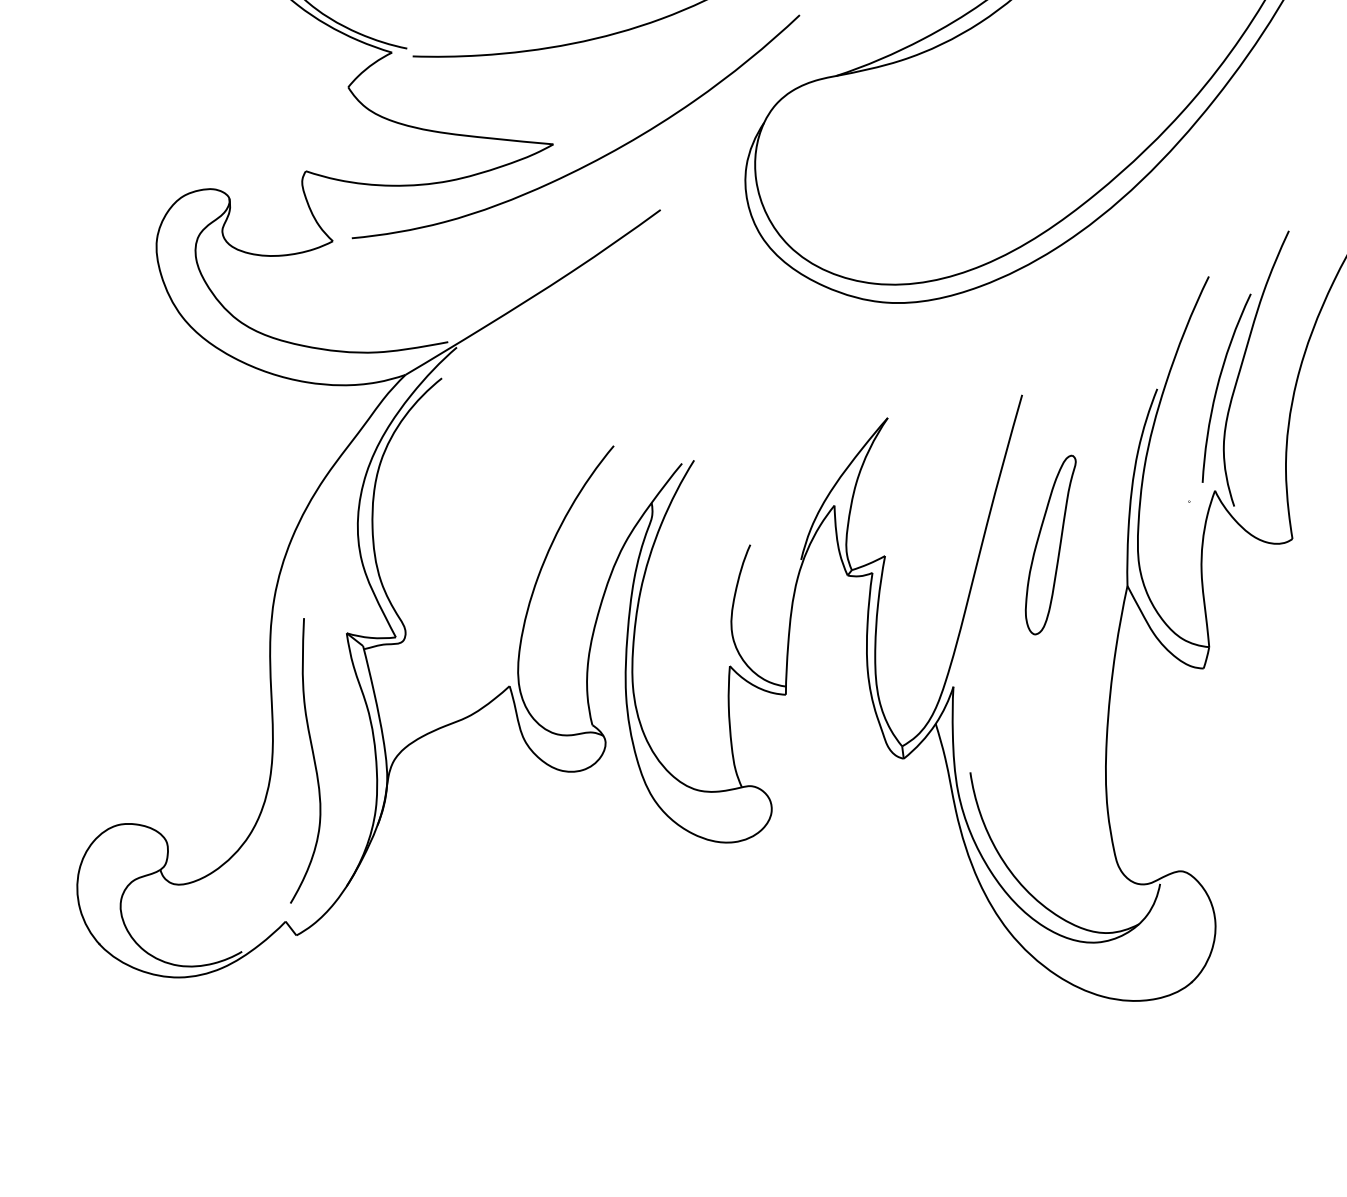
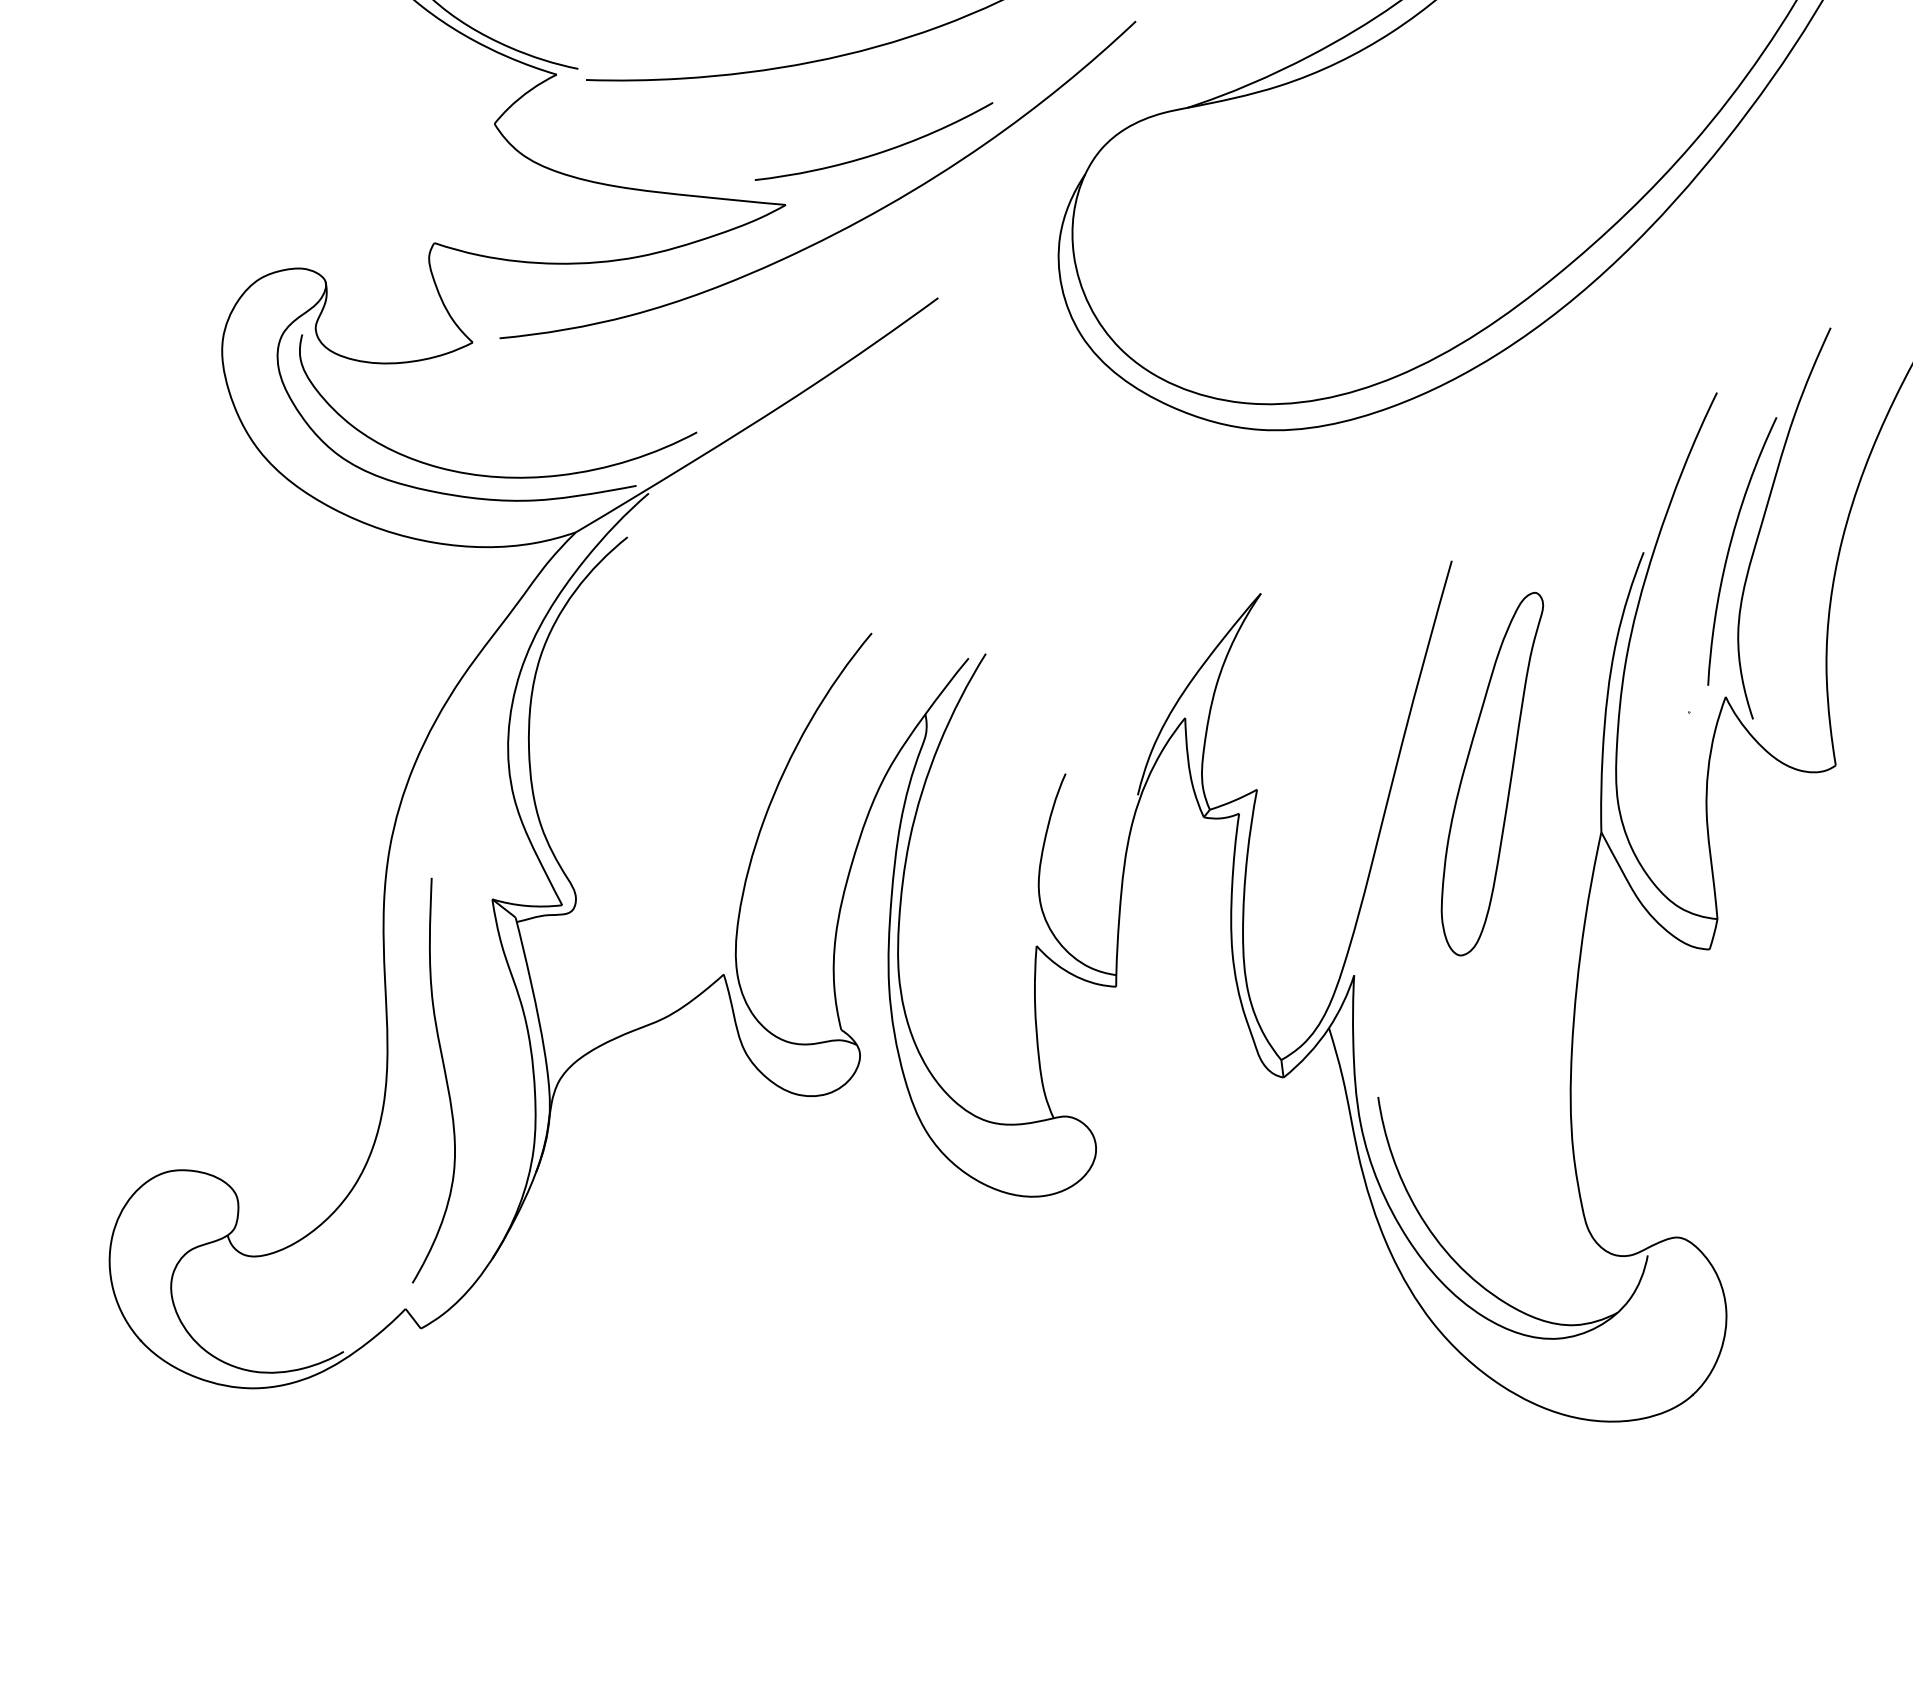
curve: (617, 107) -> (877, 152), added
curve: (347, 334) -> (493, 475), added
part: (1050, 544) -> (1492, 773), size x1.43

